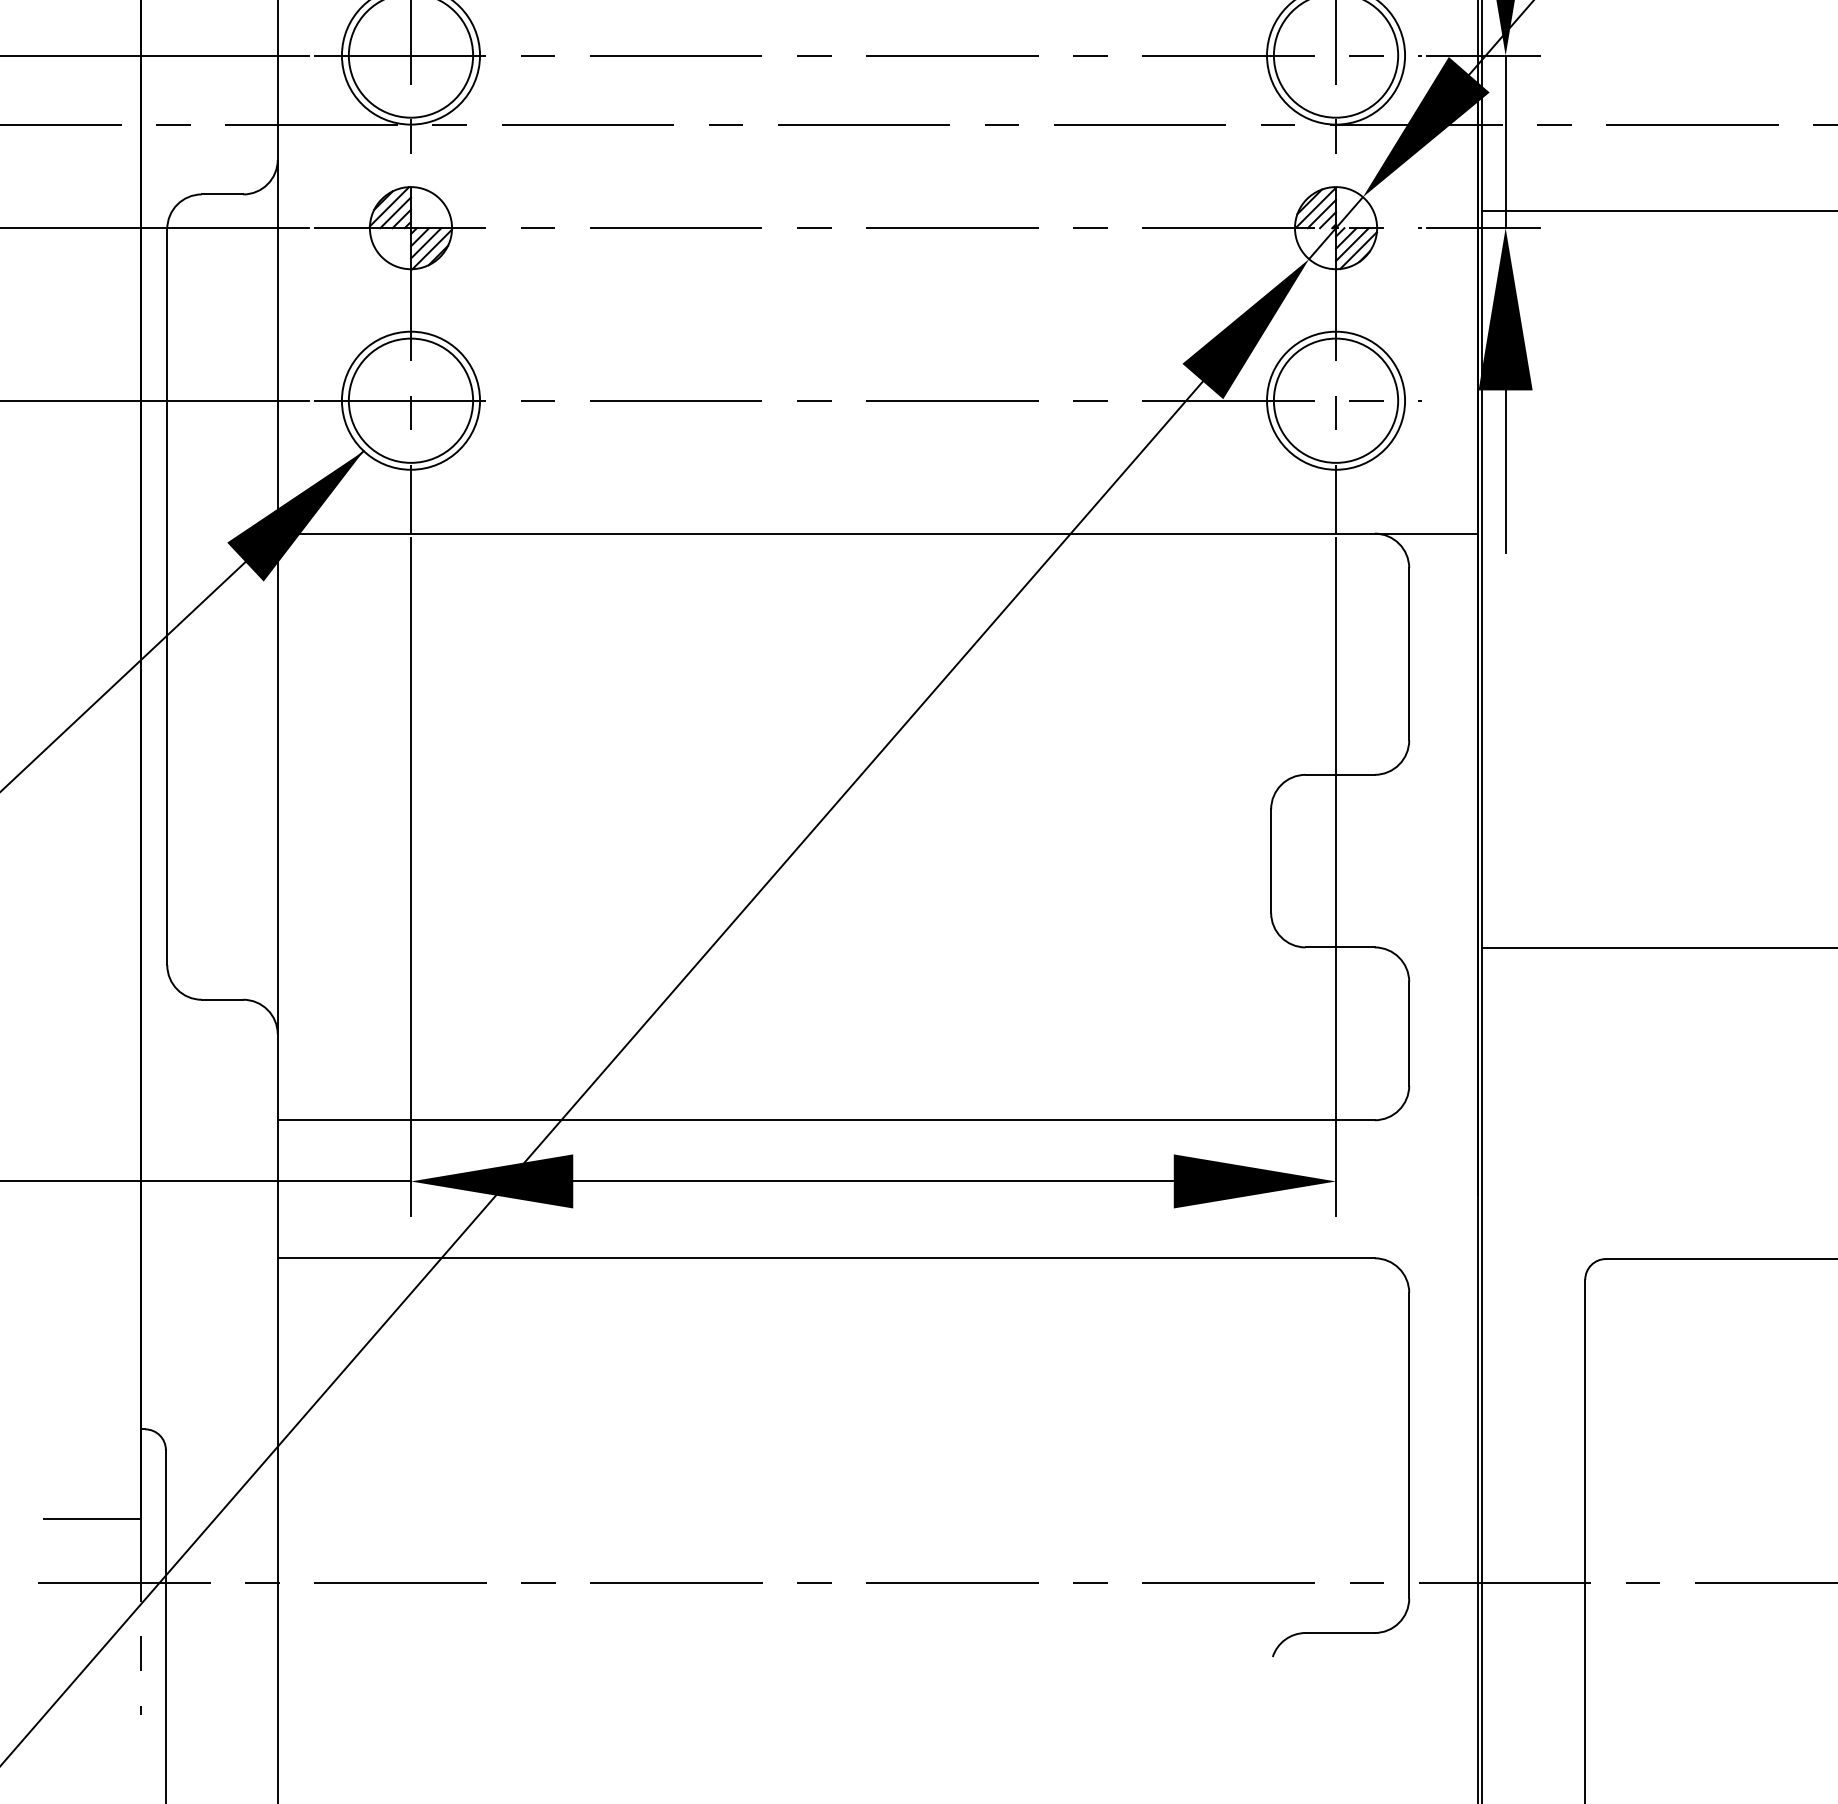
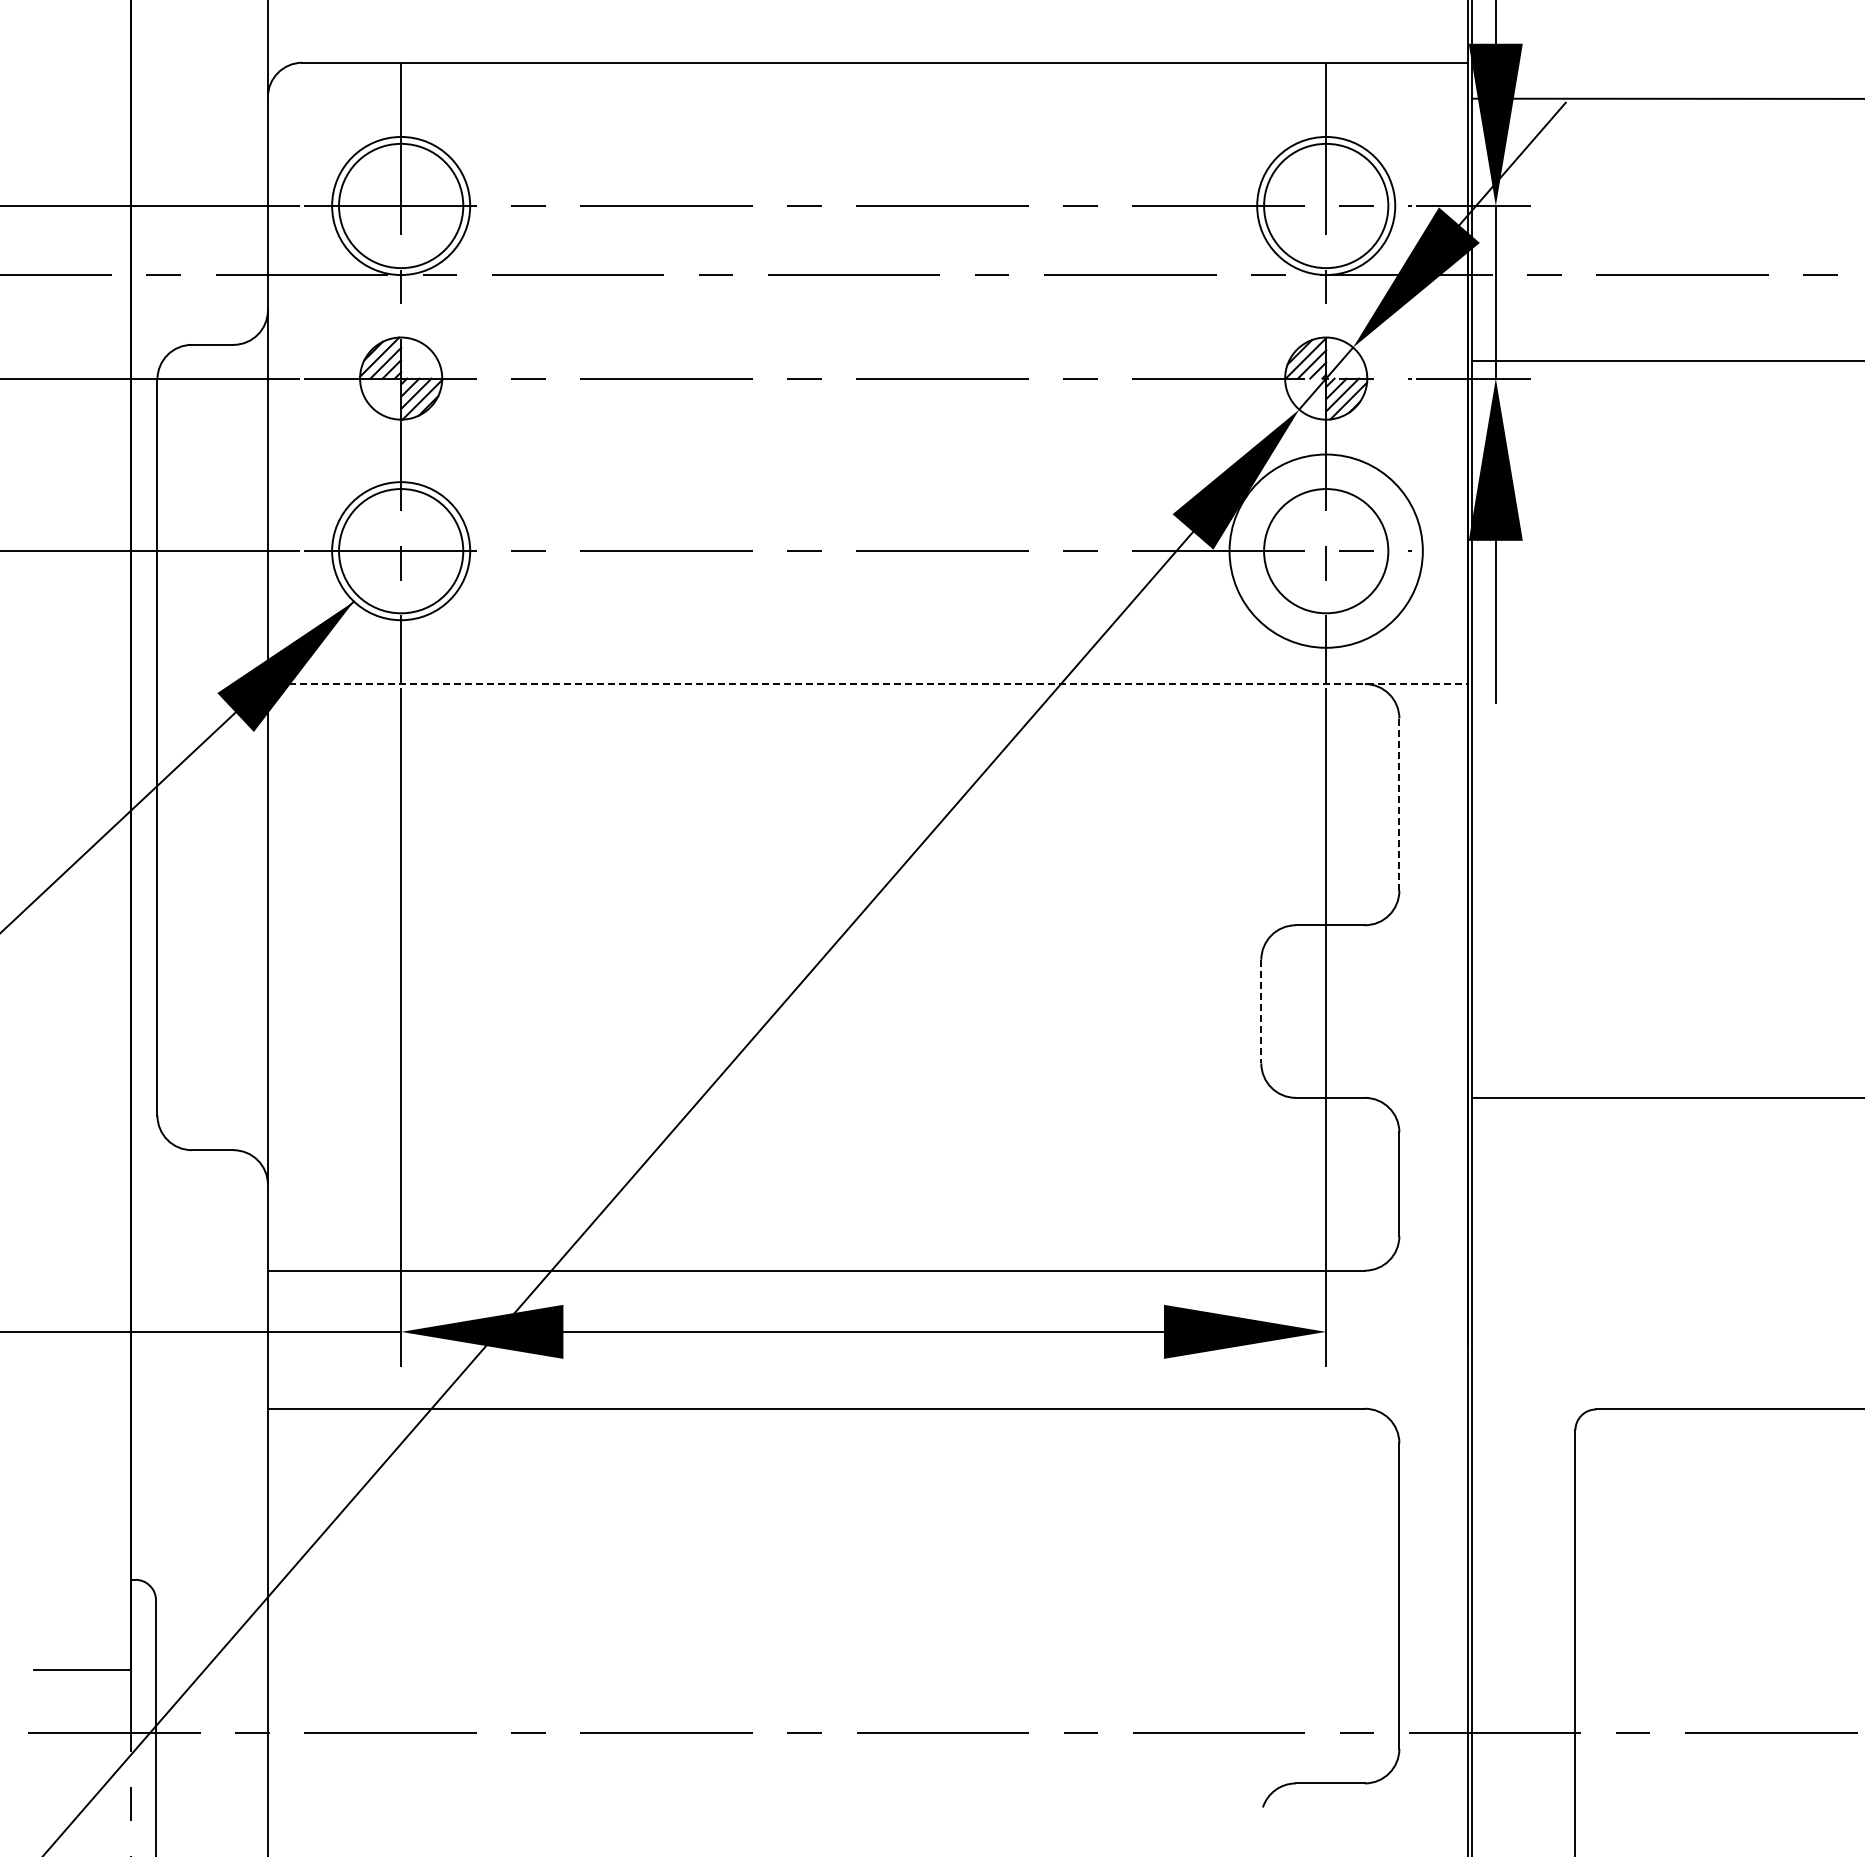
circle: (1336, 401) -> (1326, 551), size x1.4
line: (888, 534) -> (878, 684), solid -> dashed
line: (1409, 655) -> (1399, 805), solid -> dashed
line: (1271, 861) -> (1261, 1011), solid -> dashed

